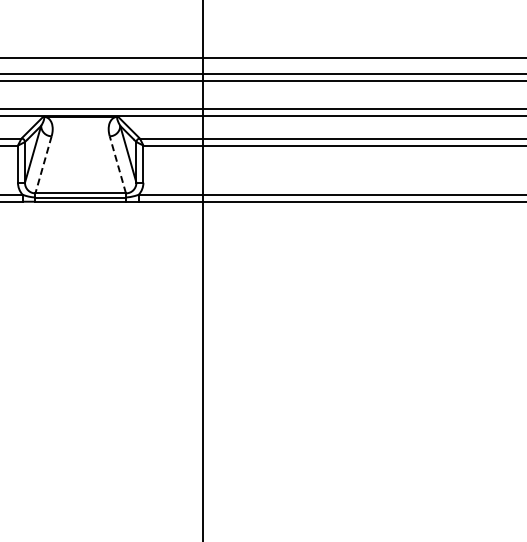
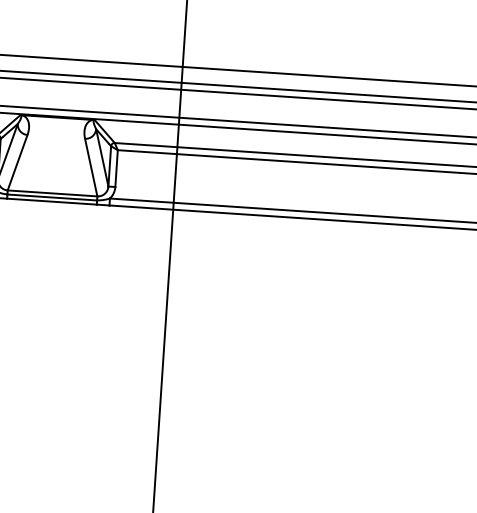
line: (43, 164) -> (17, 162), dashed -> solid
line: (117, 164) -> (90, 167), dashed -> solid

